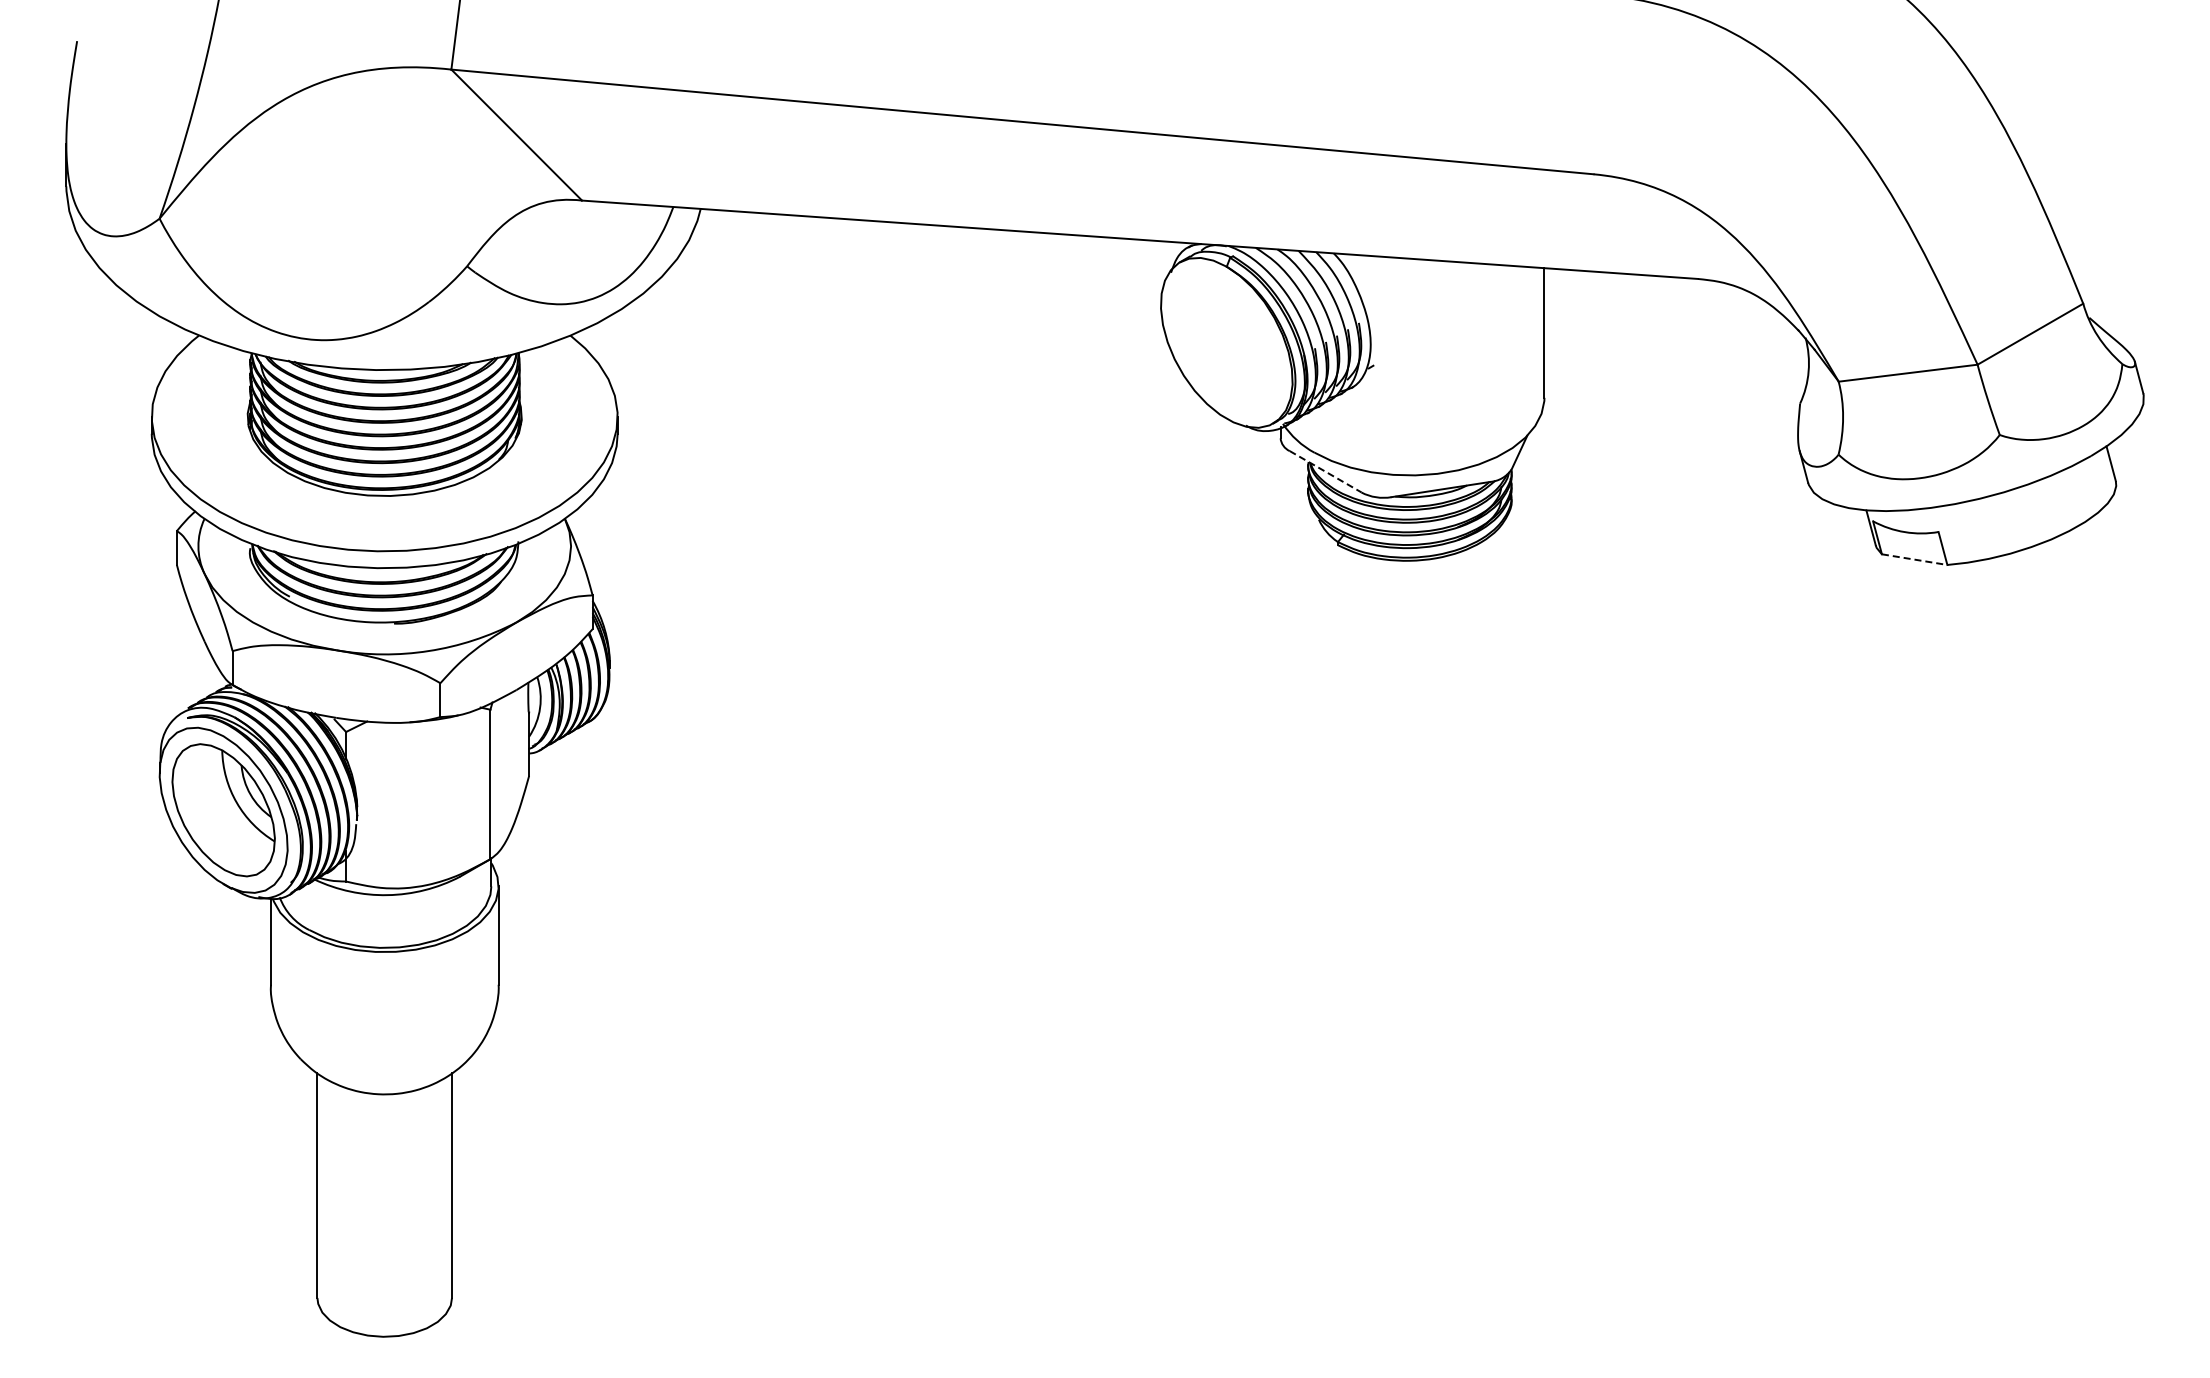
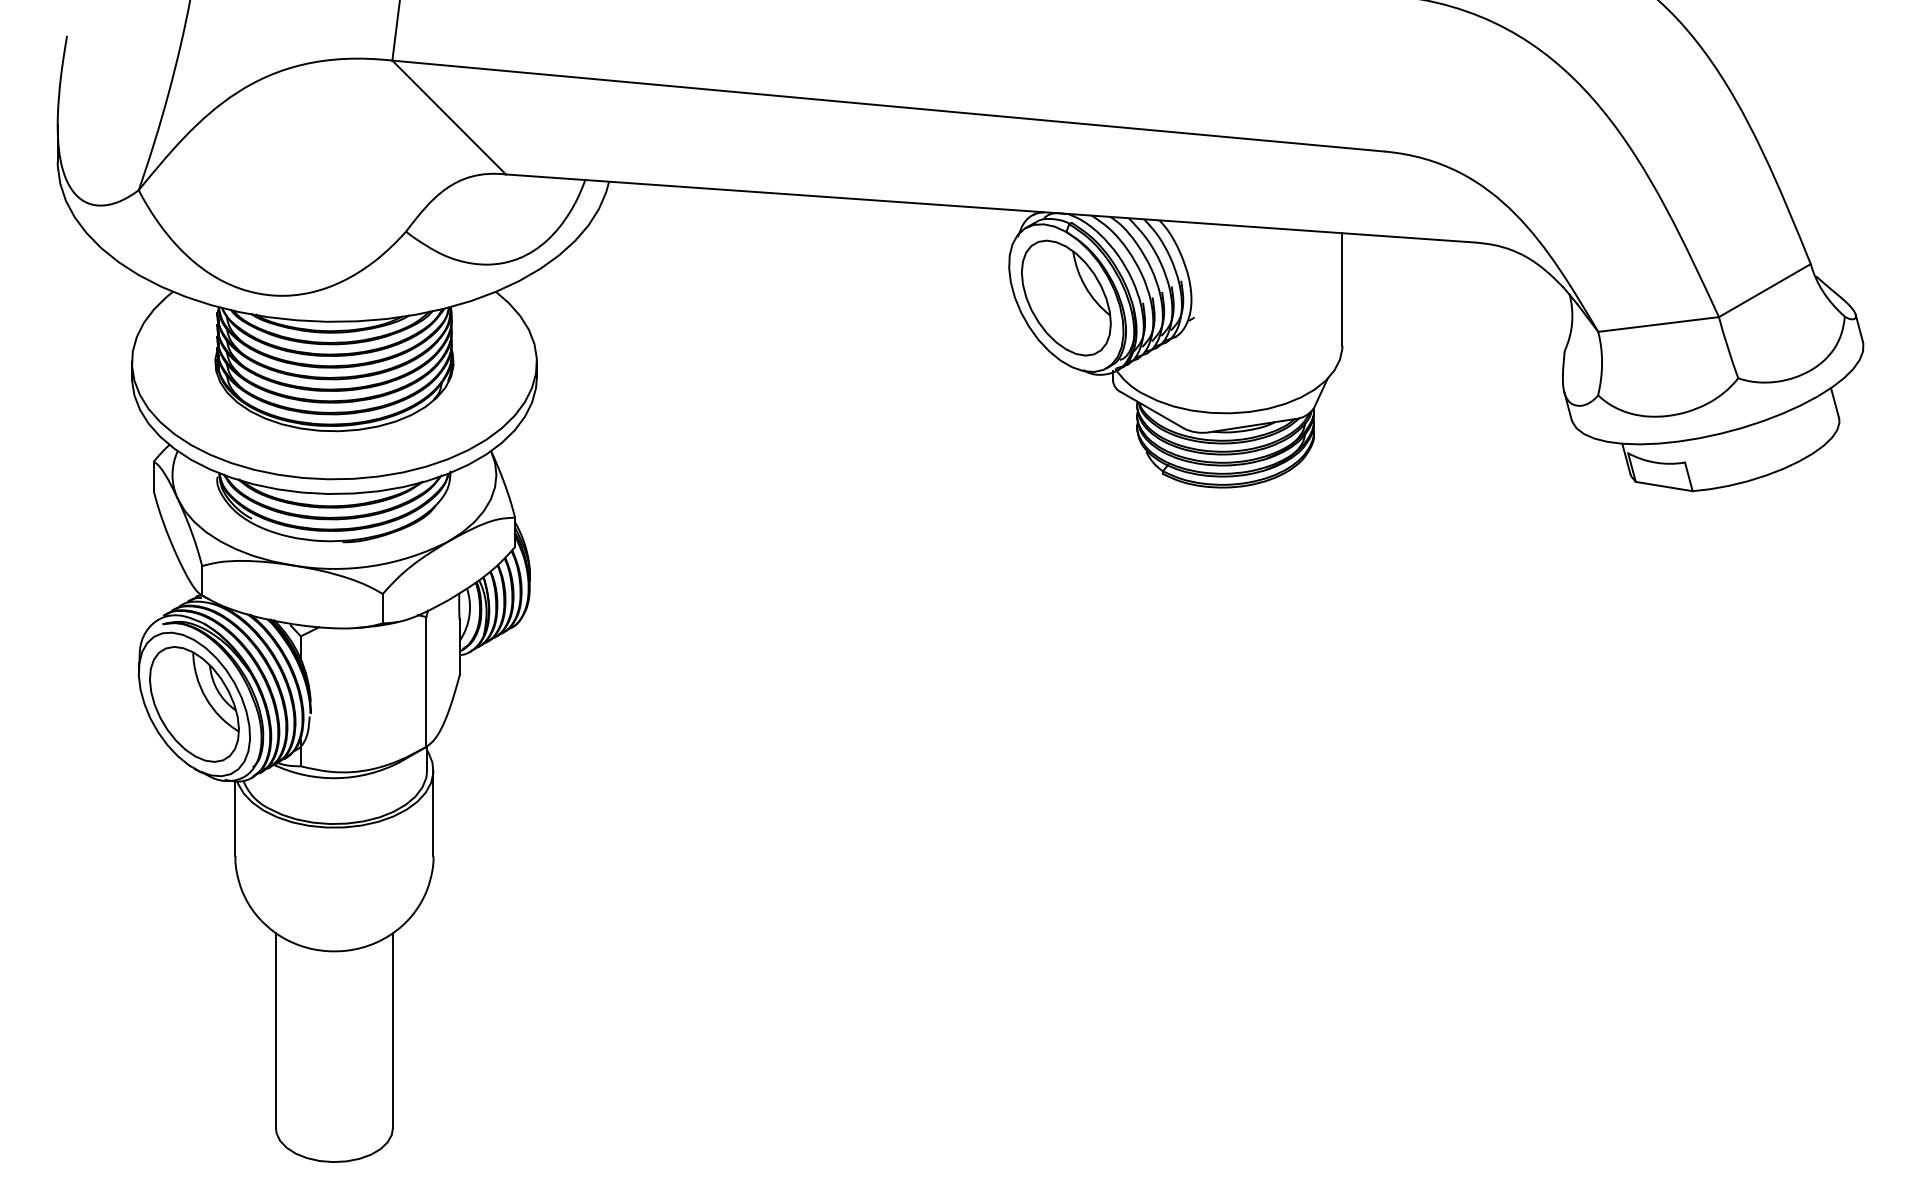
part: (1226, 342) -> (1066, 297), added
line: (1326, 472) -> (1153, 410), dashed -> solid
line: (1915, 559) -> (1664, 486), dashed -> solid

